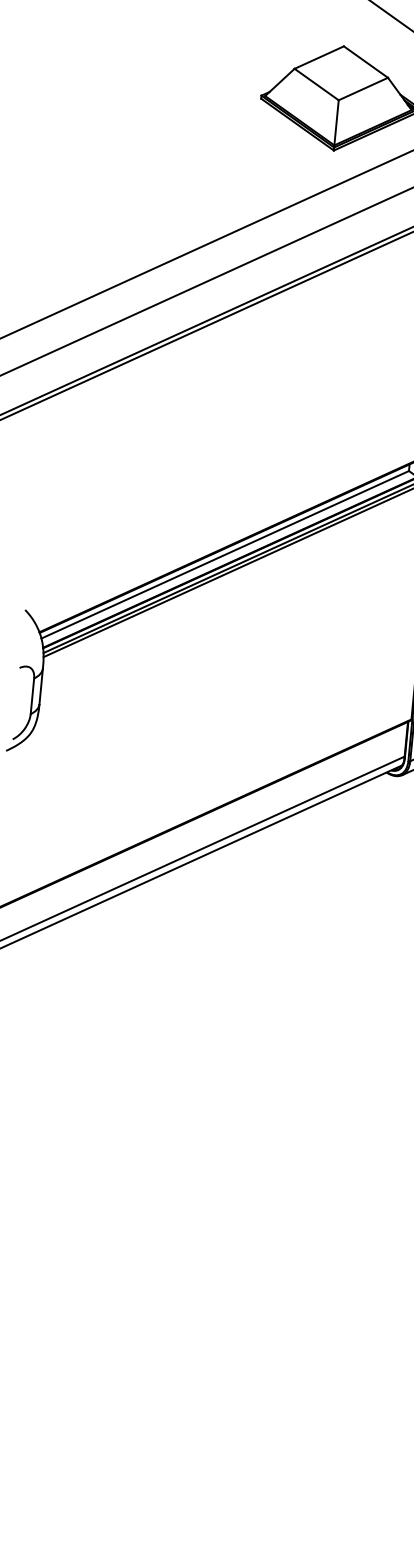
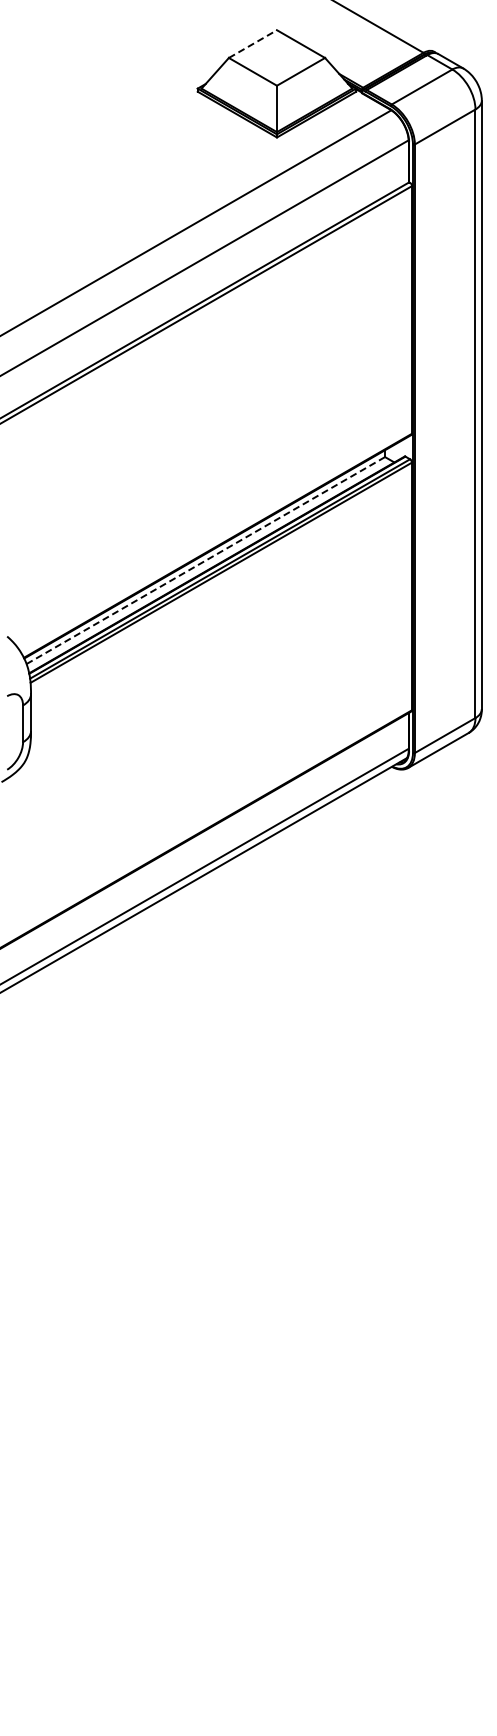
line: (318, 57) -> (252, 44), solid -> dashed
line: (224, 554) -> (205, 560), solid -> dashed

